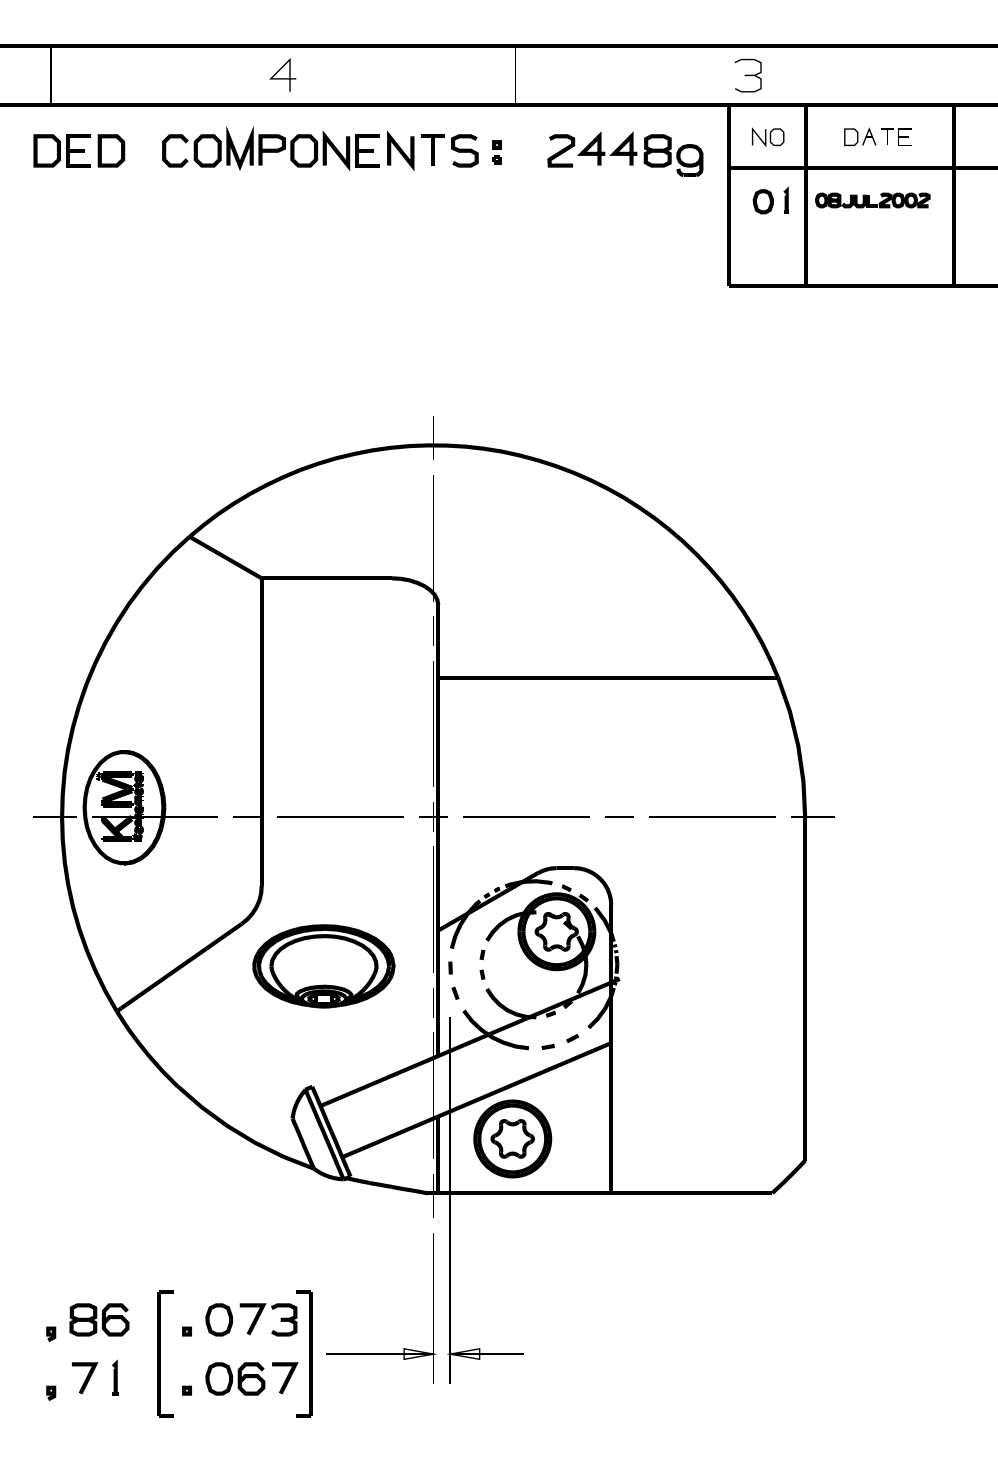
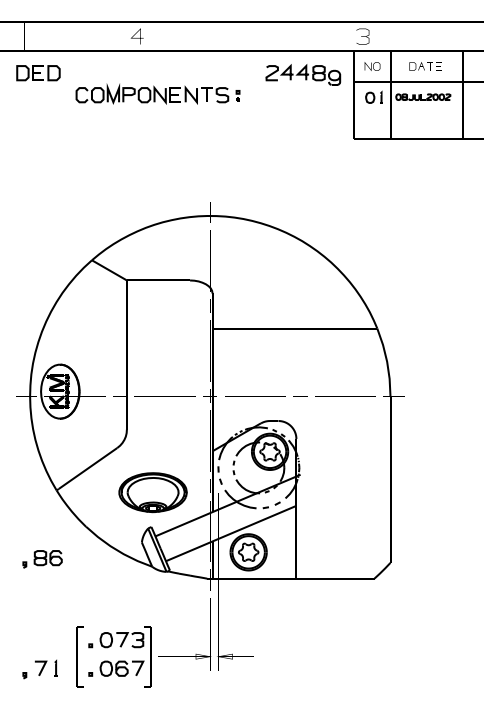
part: (330, 147) -> (157, 93), moved
part: (322, 966) -> (152, 492), moved
part: (87, 1322) -> (42, 559), moved

